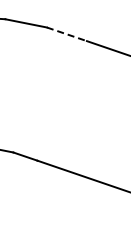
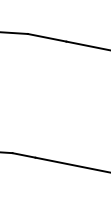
line: (67, 34) -> (47, 37), dashed -> solid

